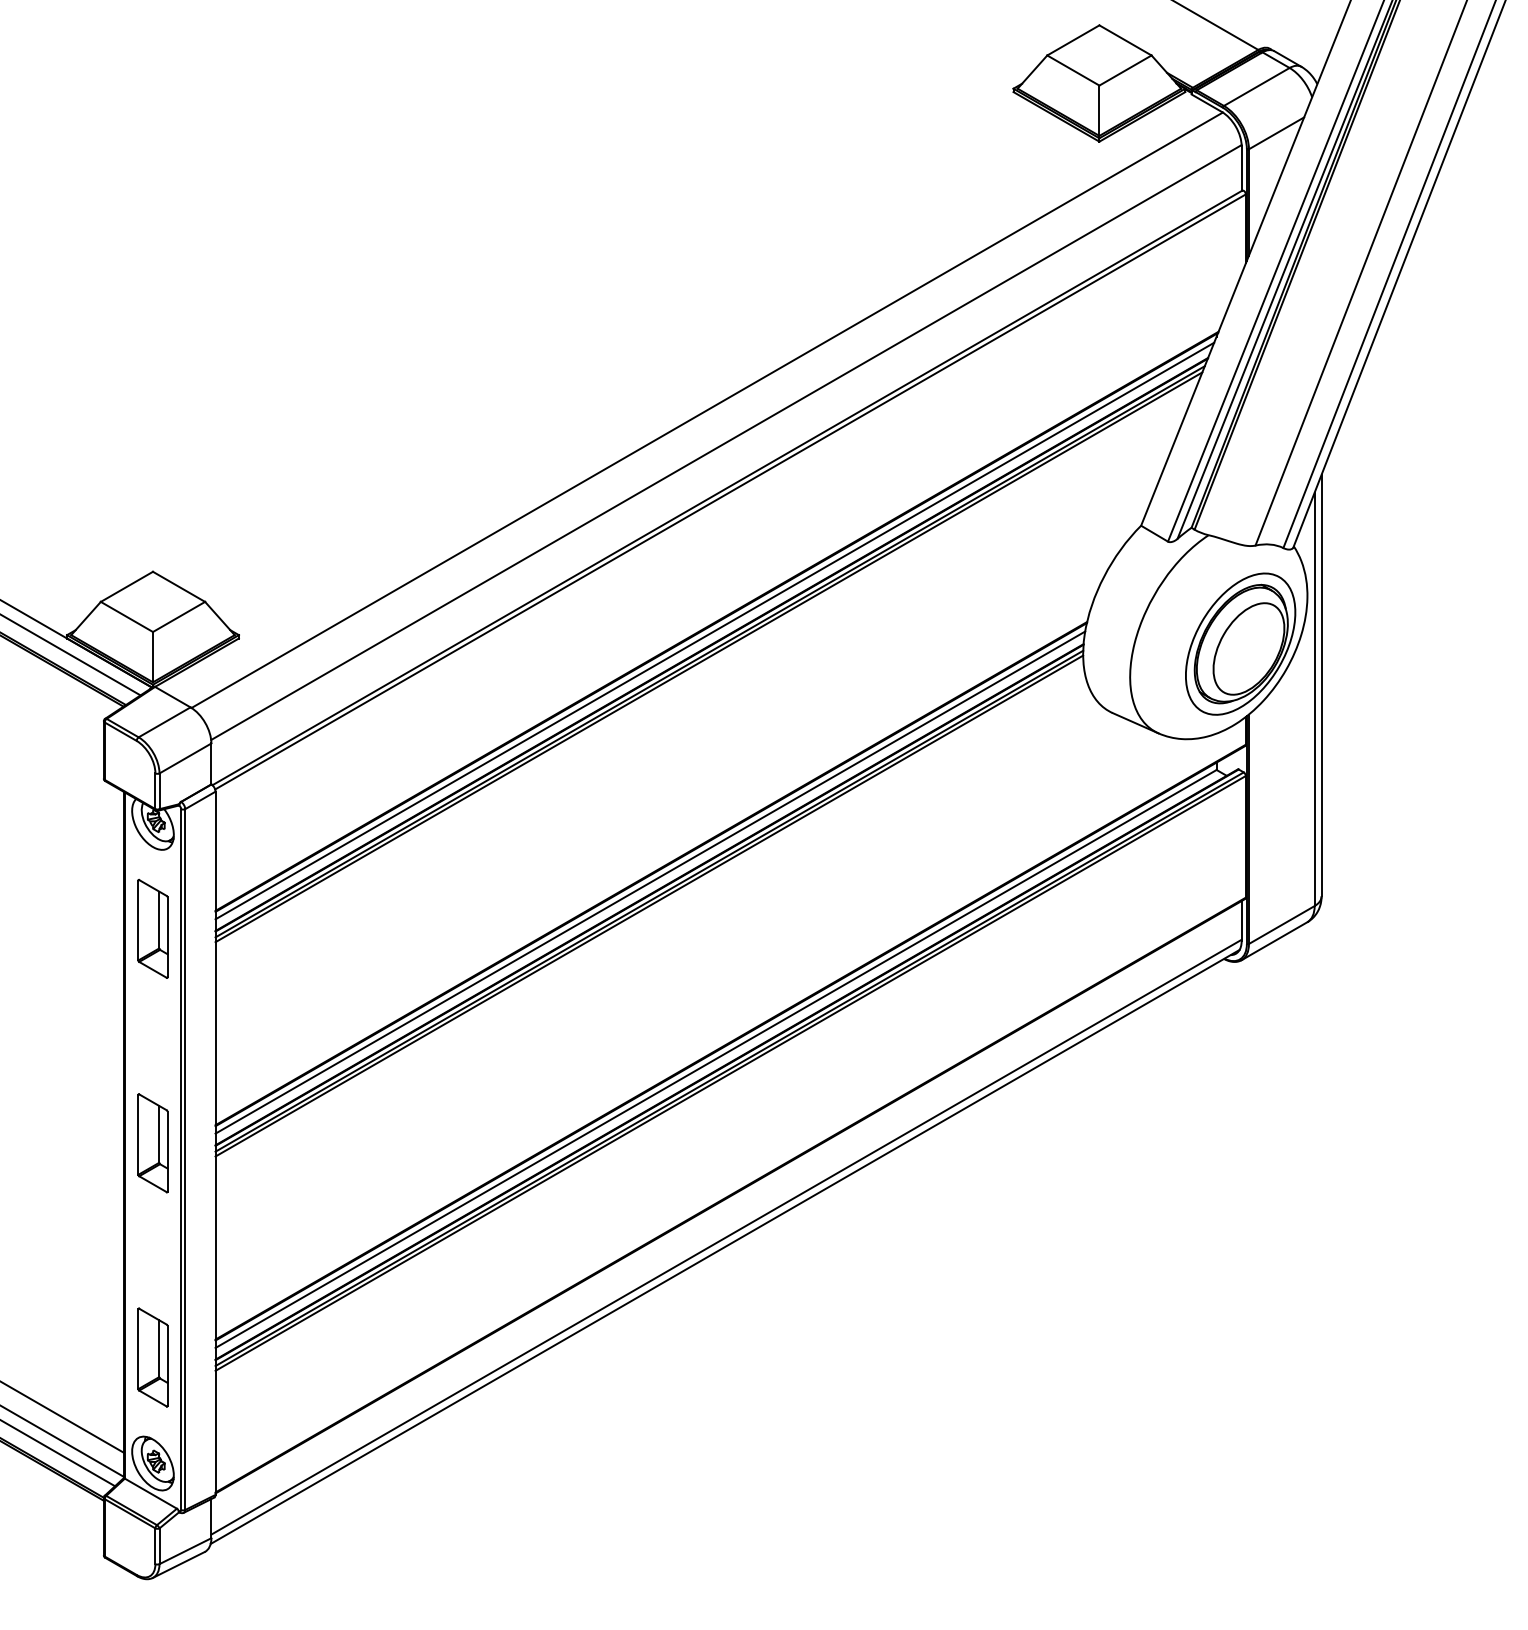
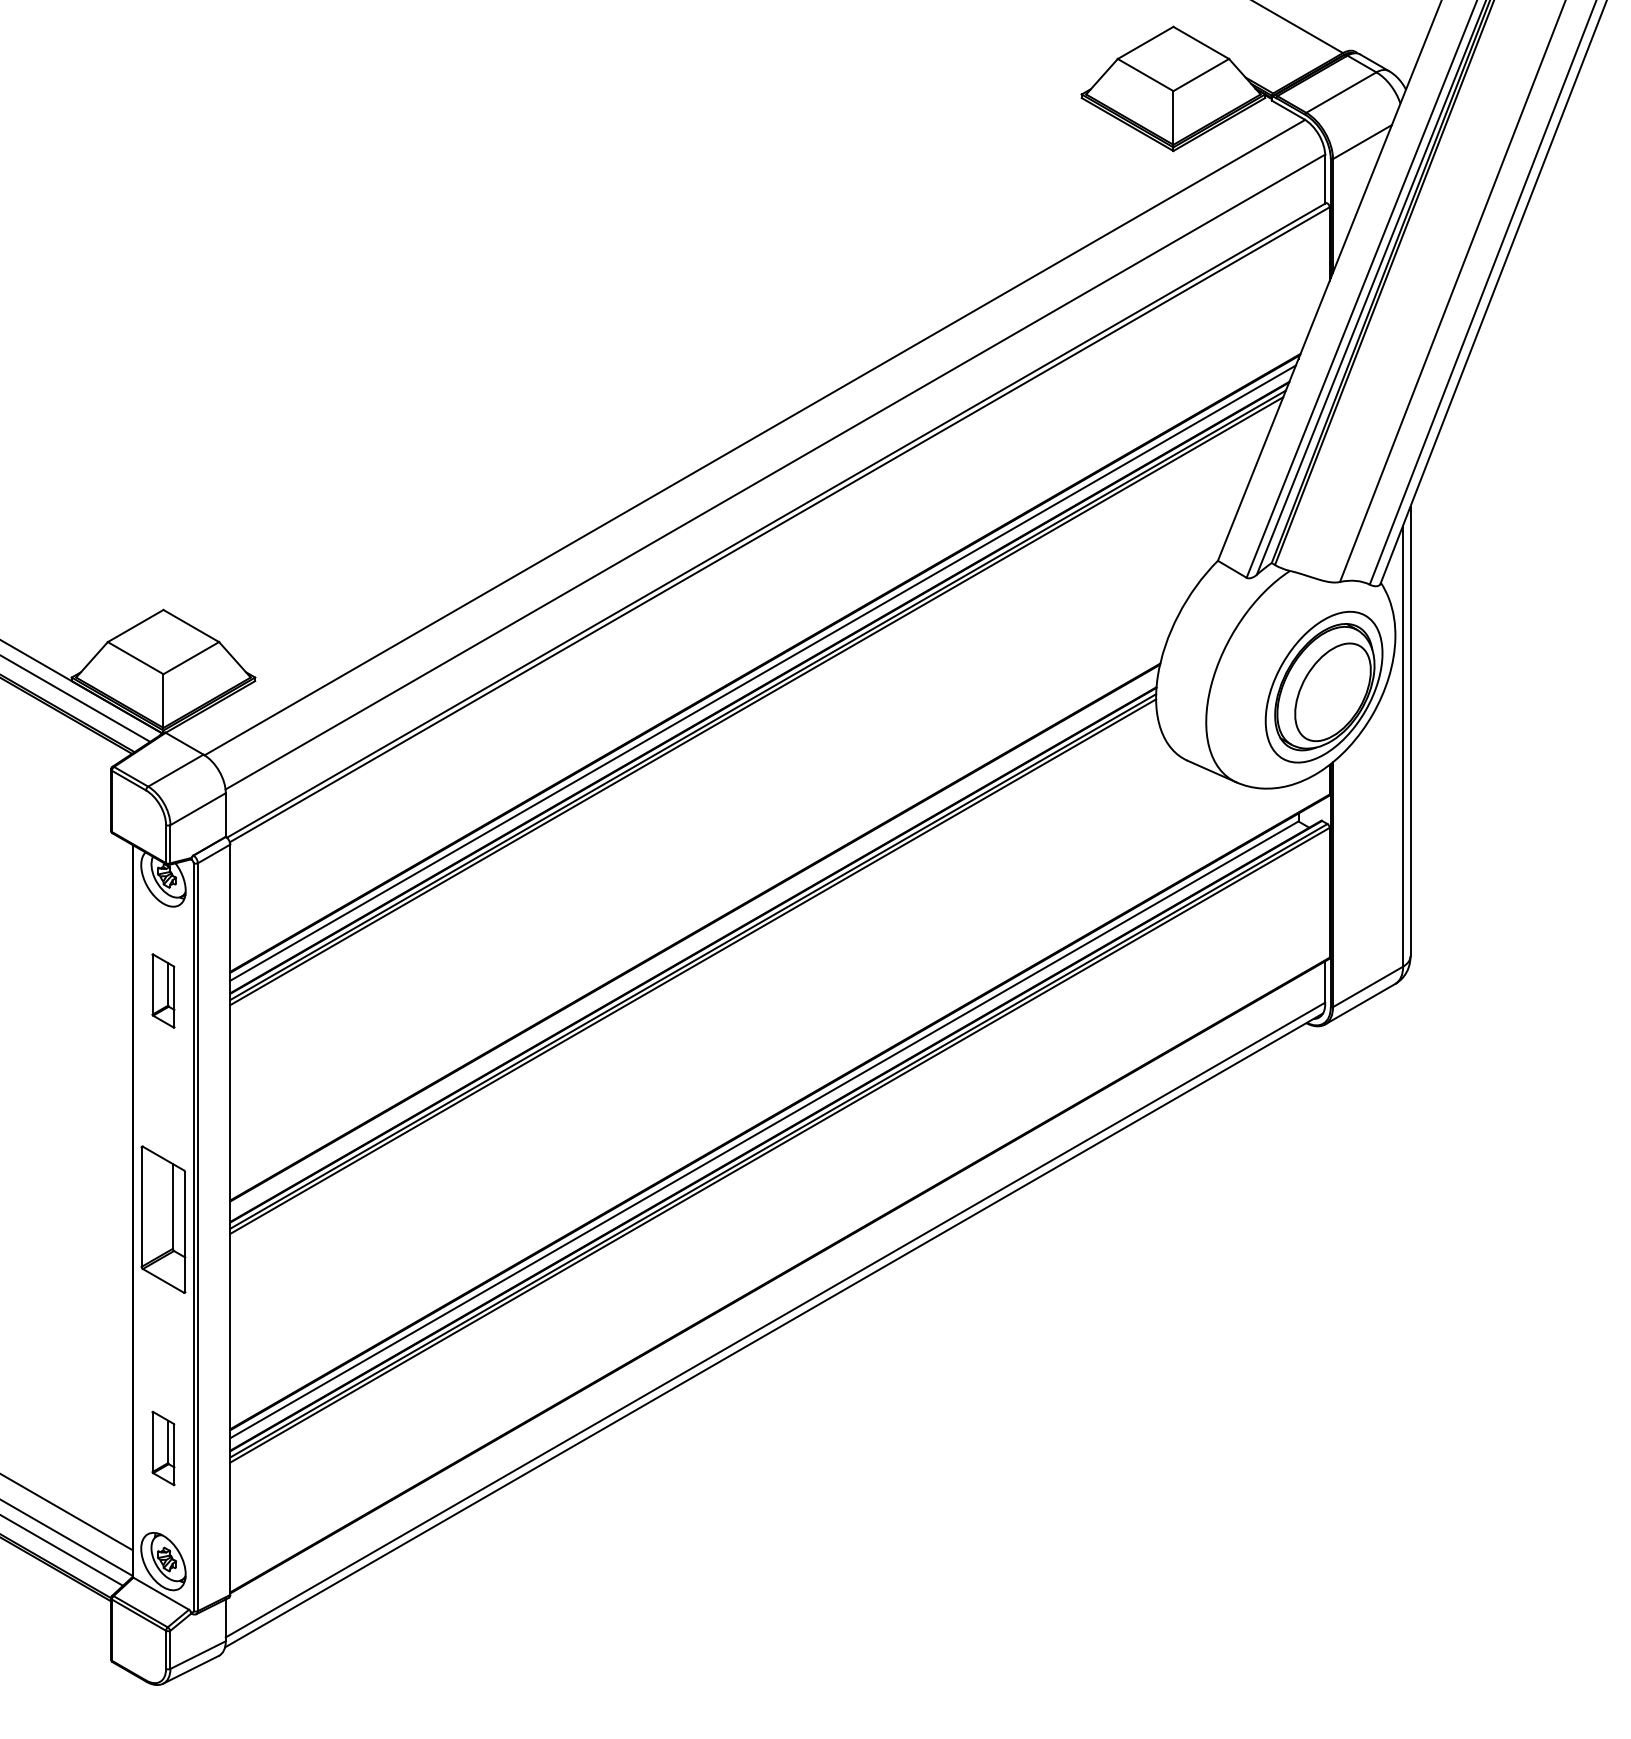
line: (650, 882) -> (694, 941), removed
part: (153, 928) -> (163, 990), size x0.7
part: (153, 1142) -> (163, 1219), size x1.4
part: (153, 1357) -> (163, 1448), size x0.7

